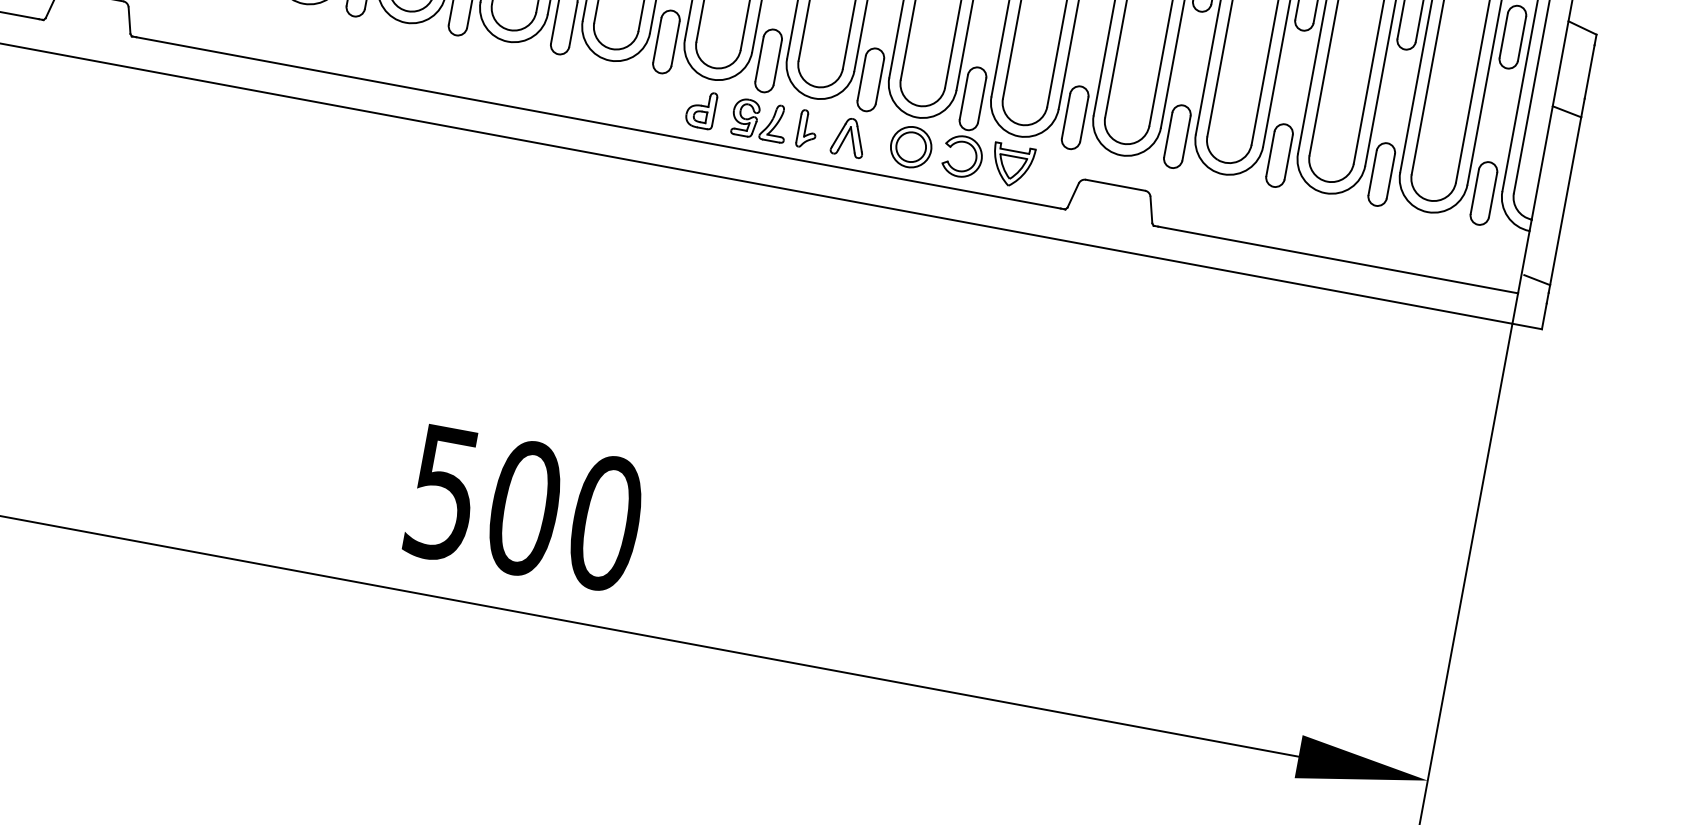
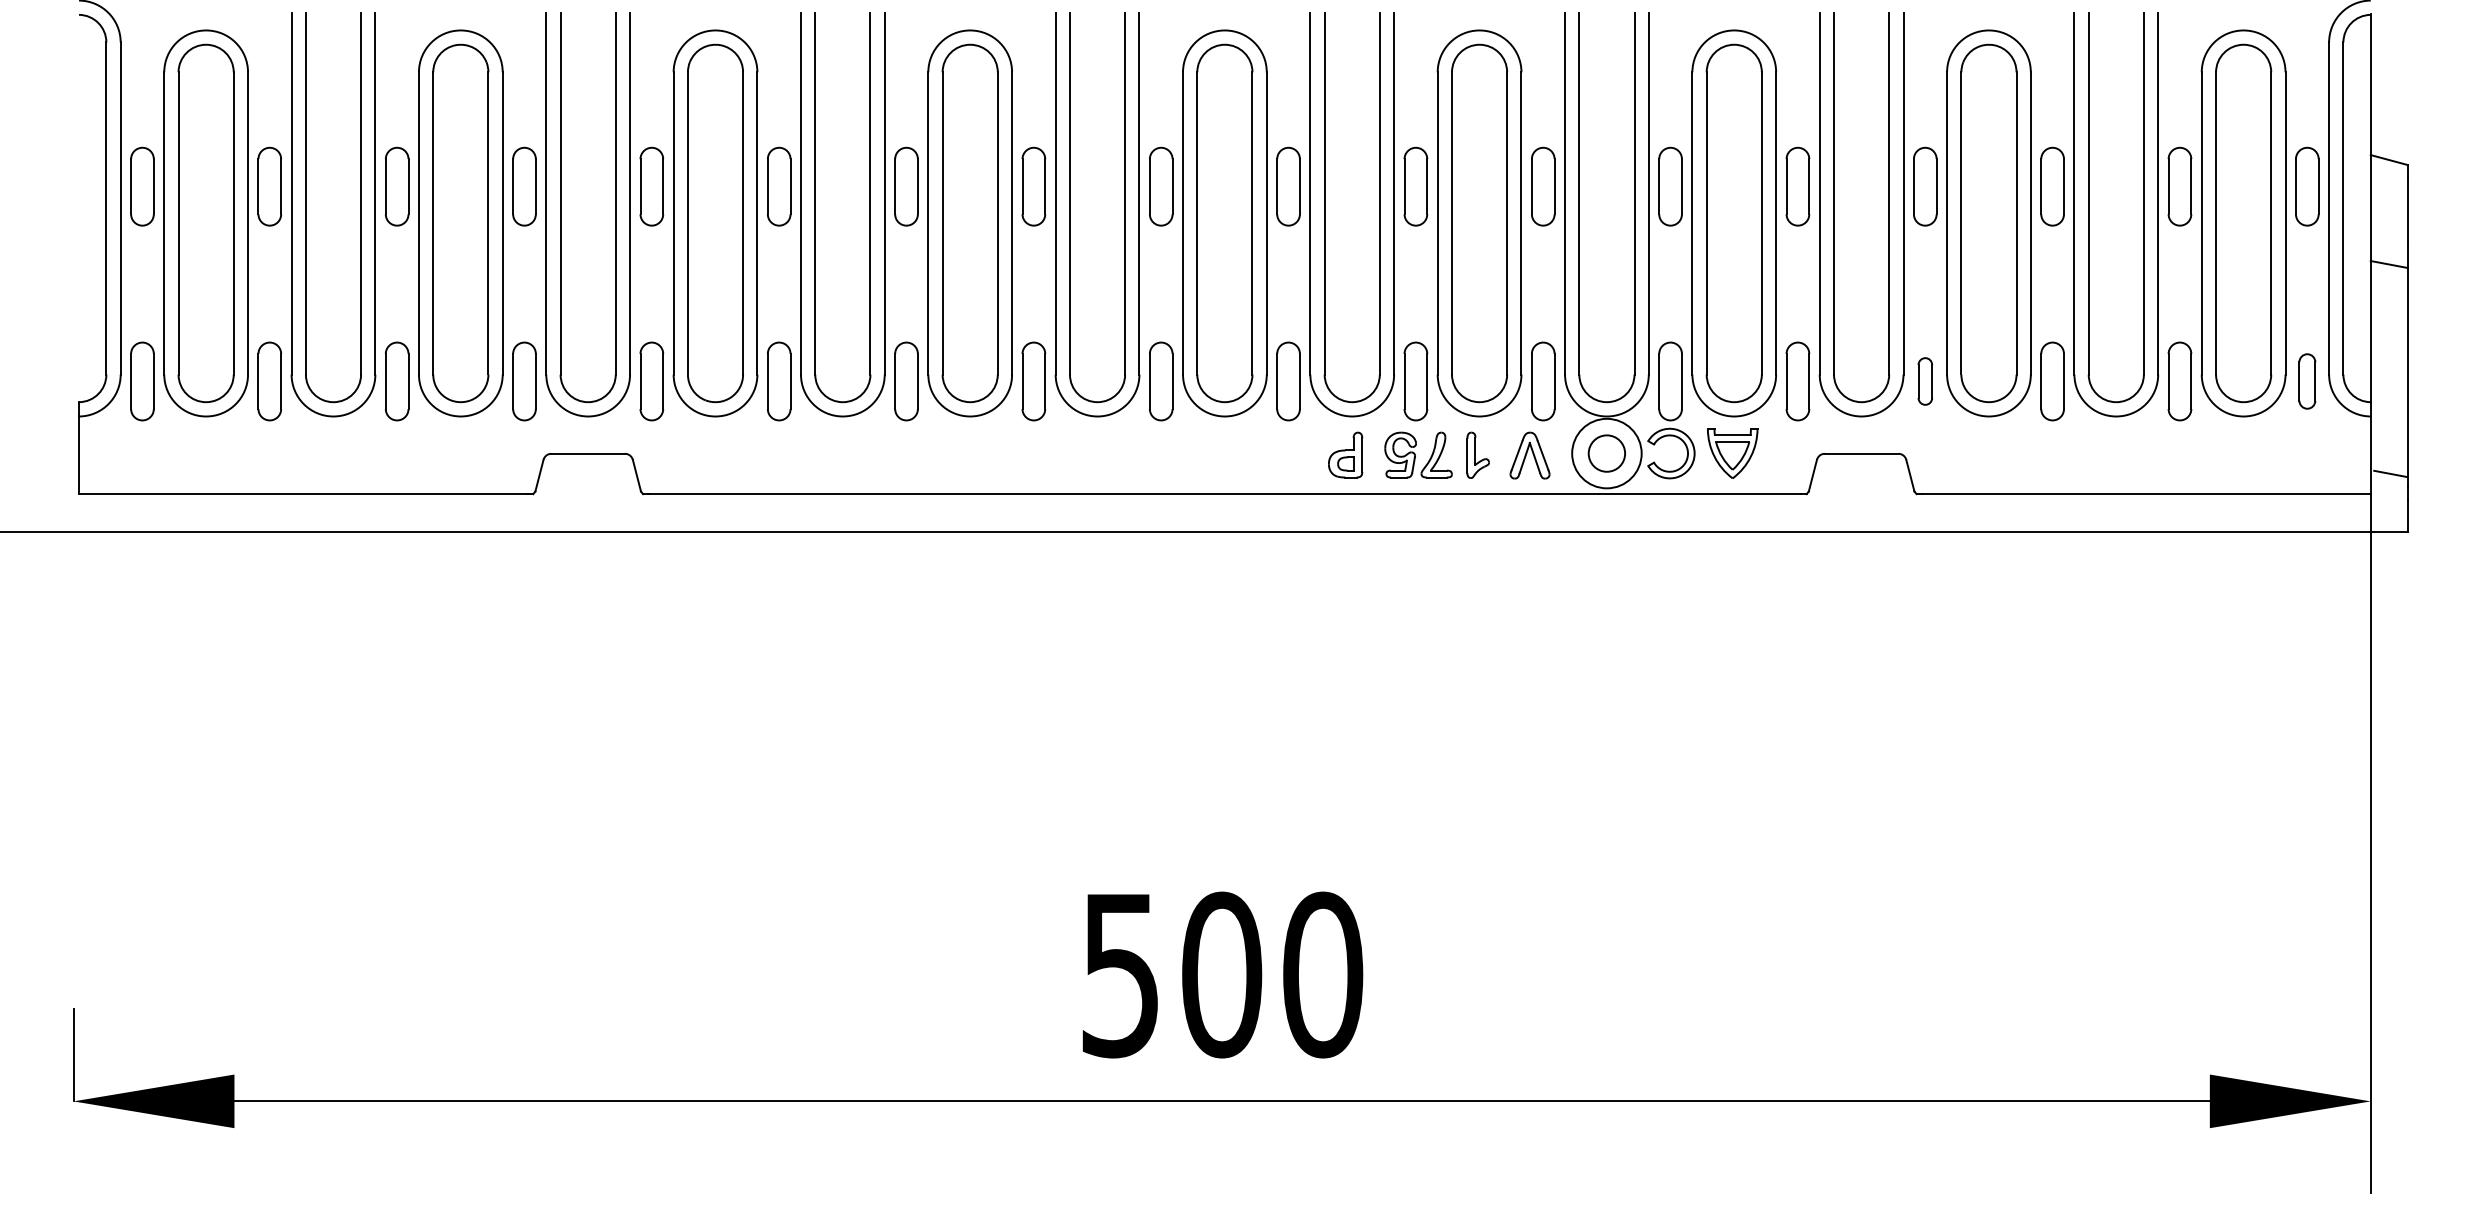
part: (1177, 136) -> (1925, 381), size x0.6
circle: (910, 147) -> (1606, 453), size x1.4
part: (1484, 193) -> (2307, 381), size x0.7

